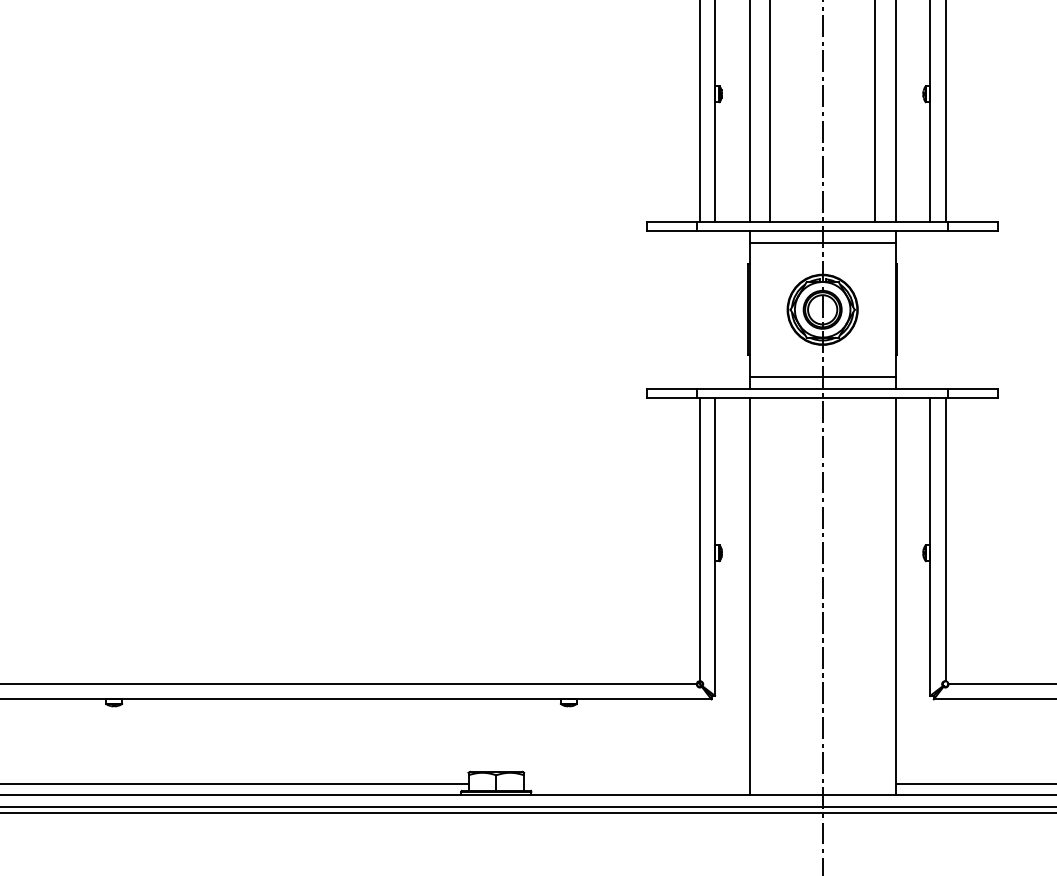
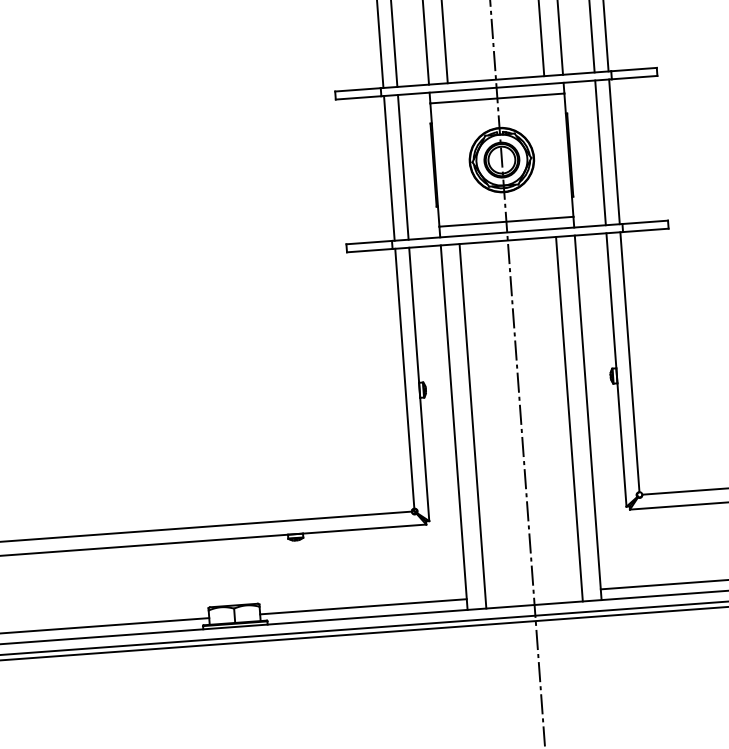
line: (699, 309) -> (389, 168), added
line: (715, 309) -> (403, 167), added
line: (930, 309) -> (600, 152), added
line: (945, 309) -> (614, 151), added
line: (770, 596) -> (473, 426), added
line: (875, 596) -> (569, 419), added
line: (636, 783) -> (363, 606), added

